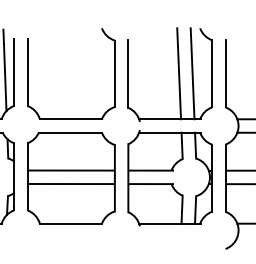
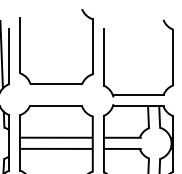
part: (28, 73) -> (21, 46), moved
line: (179, 73) -> (146, 57), removed
line: (192, 73) -> (157, 57), removed

